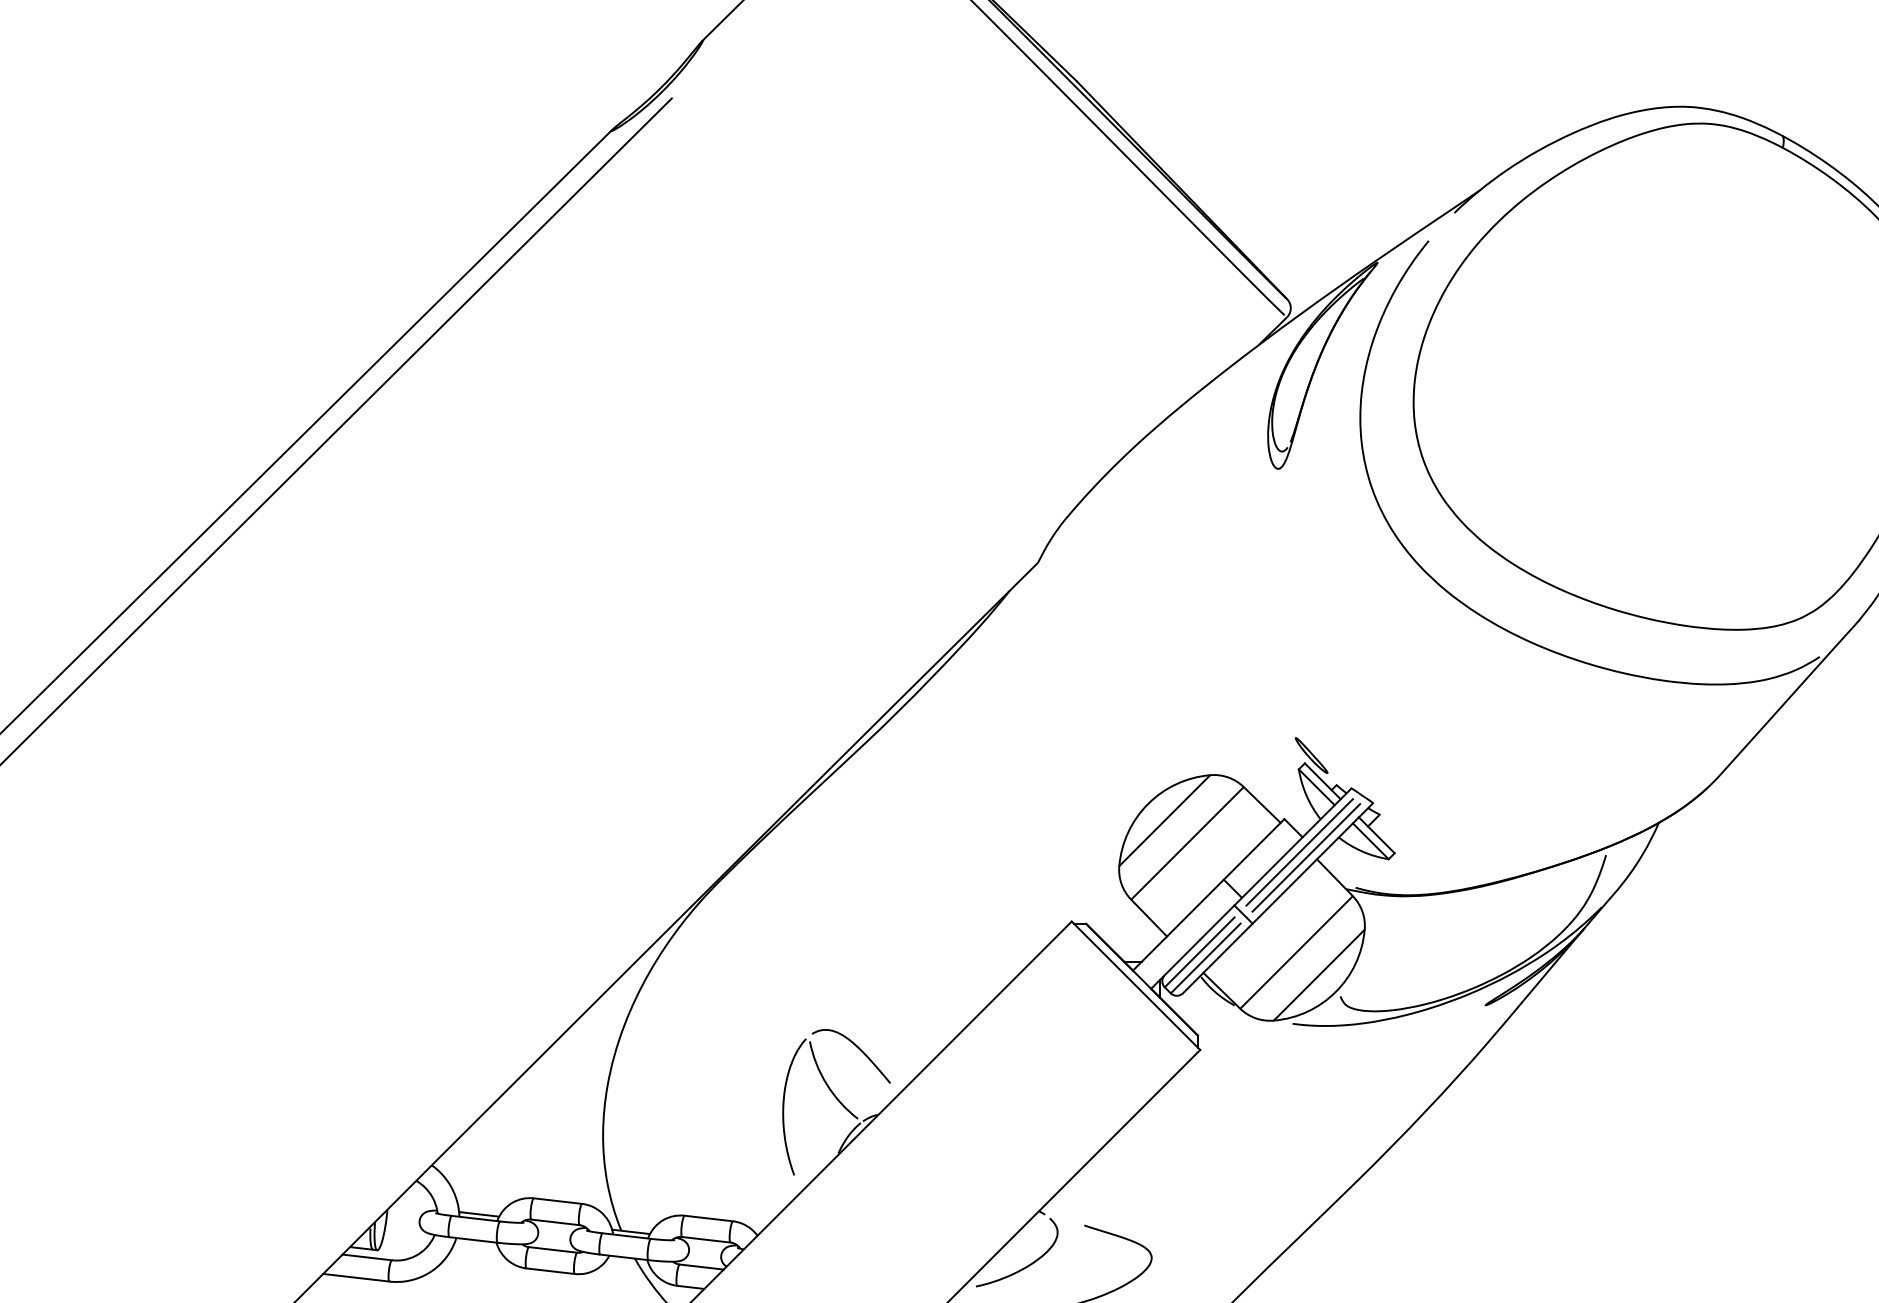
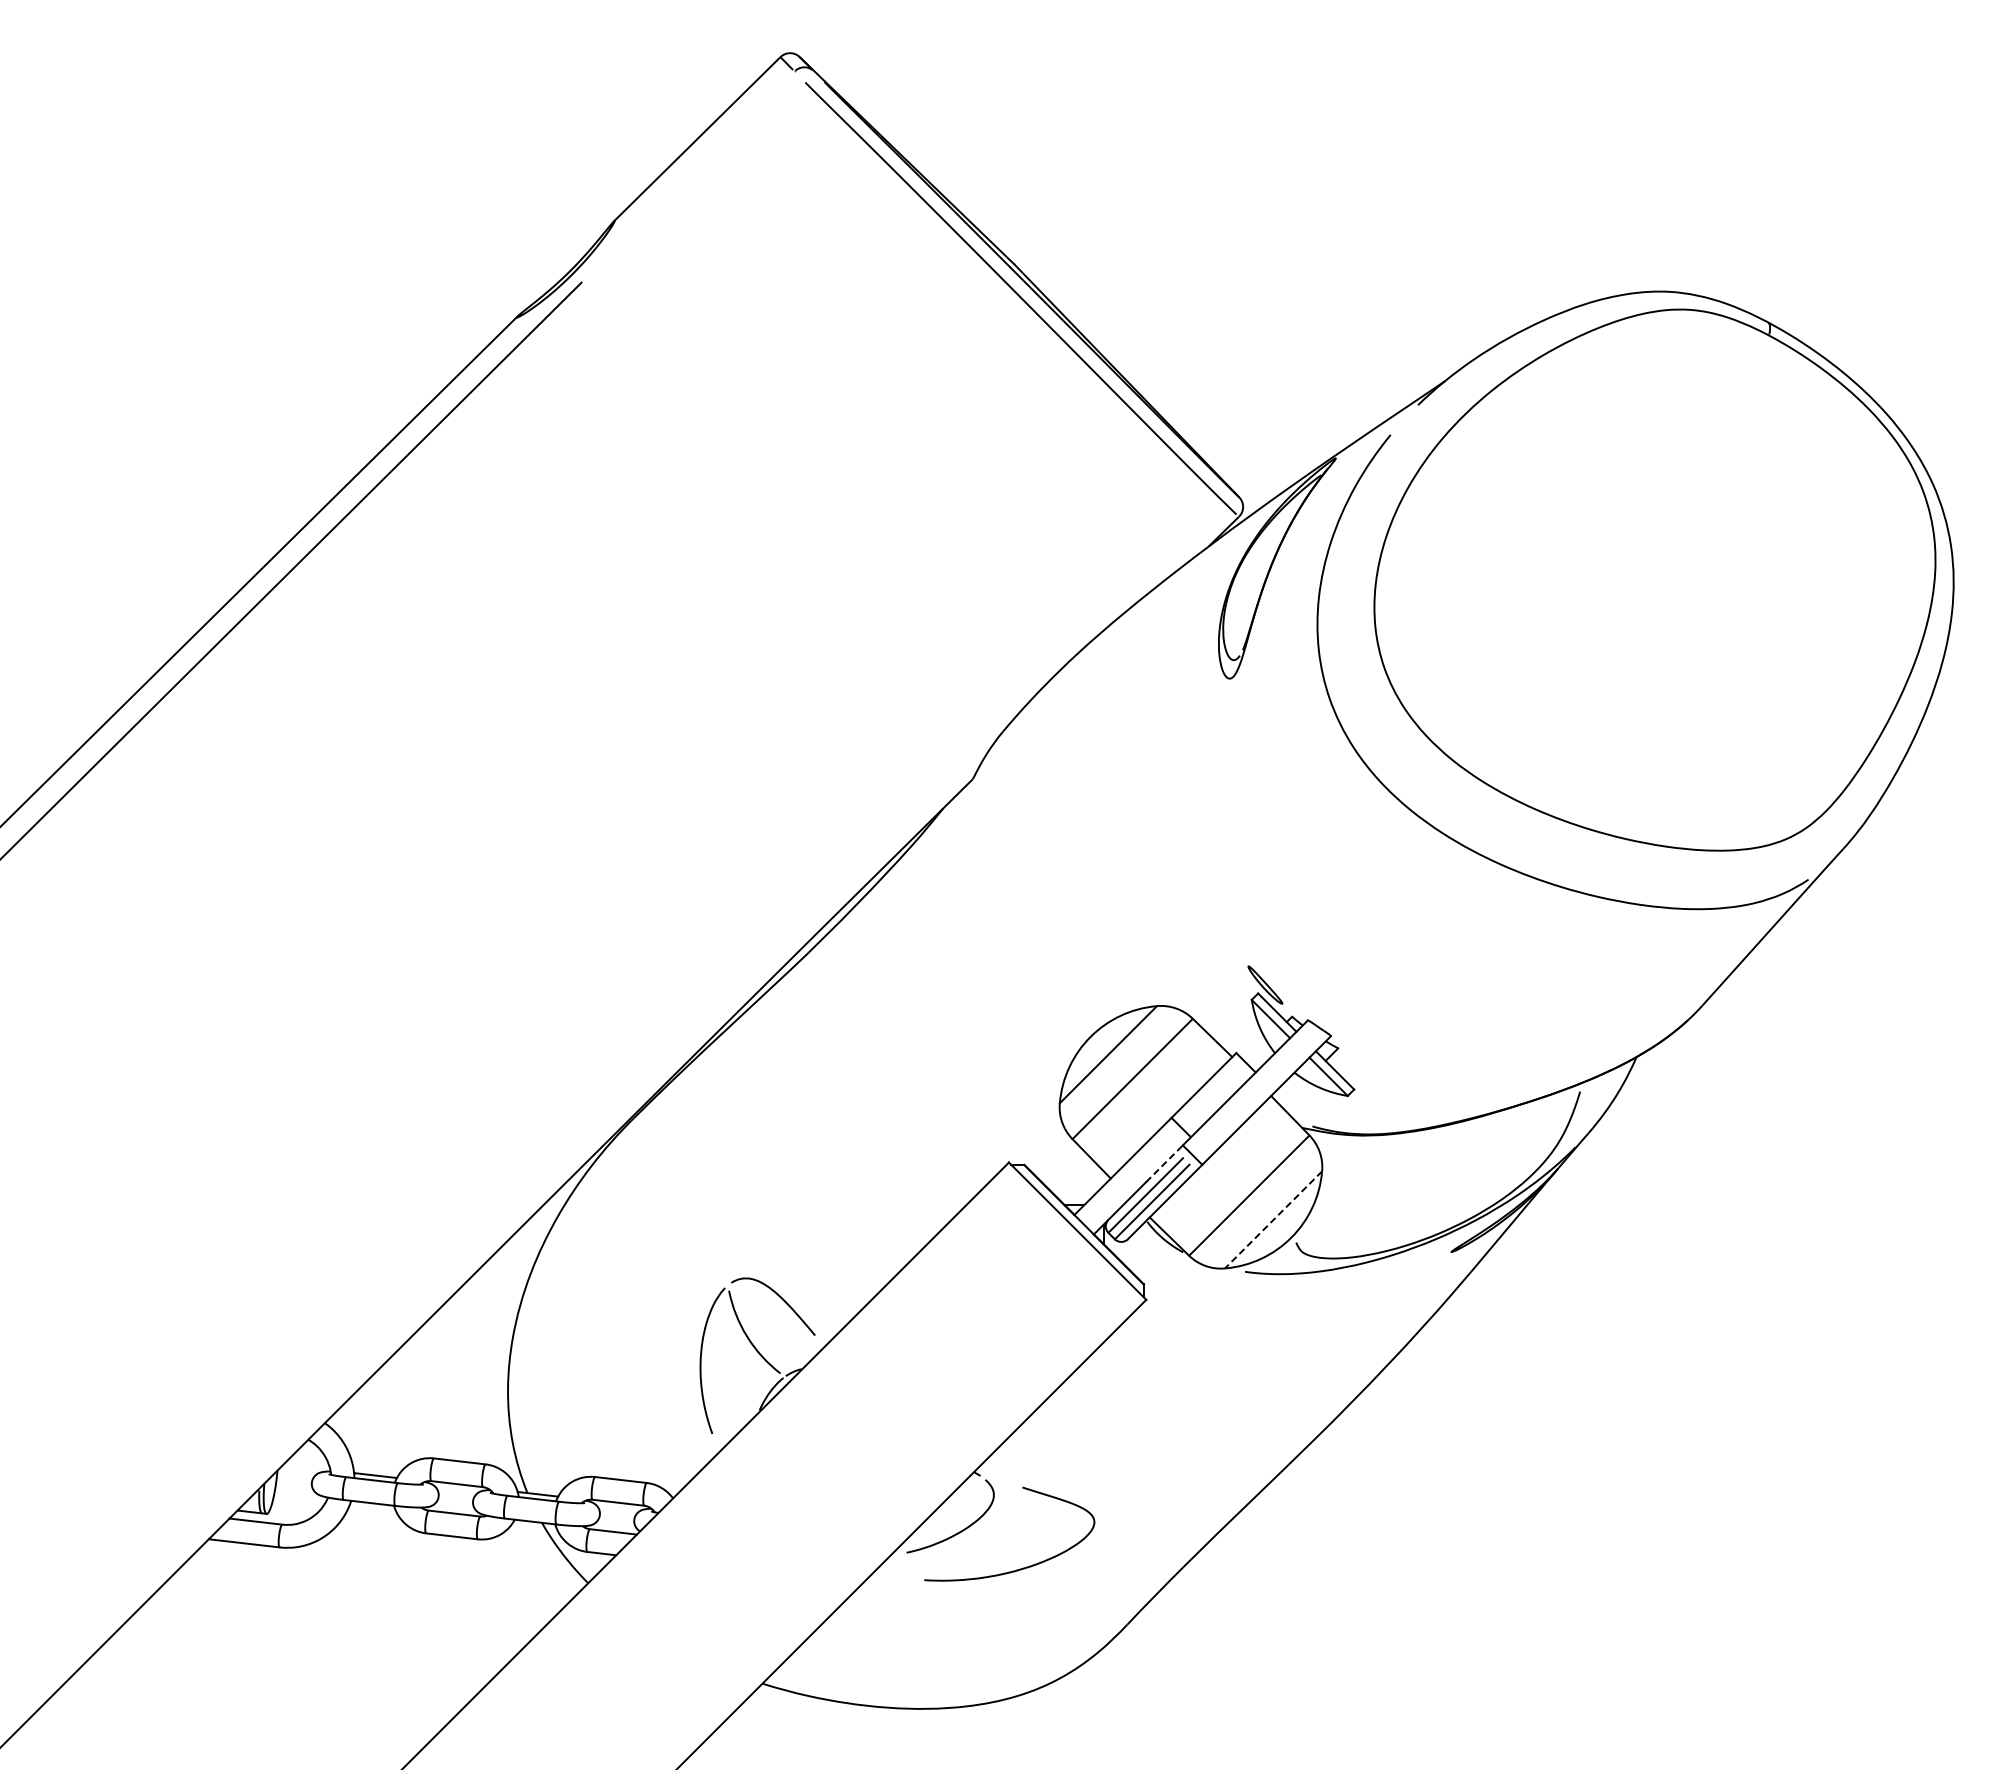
line: (1299, 852) -> (1252, 1088), removed
line: (1306, 857) -> (1259, 1094), removed
line: (1217, 922) -> (1164, 1163), solid -> dashed
line: (1319, 974) -> (1273, 1219), solid -> dashed

